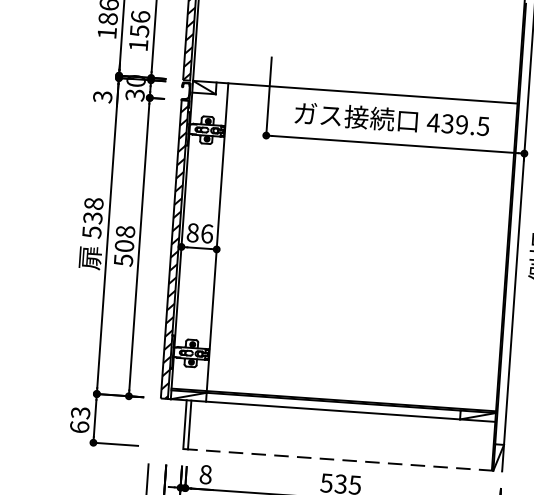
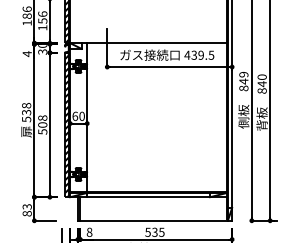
text: (101, 97) -> (26, 54), 3 -> 4
text: (199, 231) -> (78, 115), 86 -> 60
text: (78, 426) -> (26, 213), 63 -> 83
line: (343, 459) -> (155, 220), dashed -> solid

